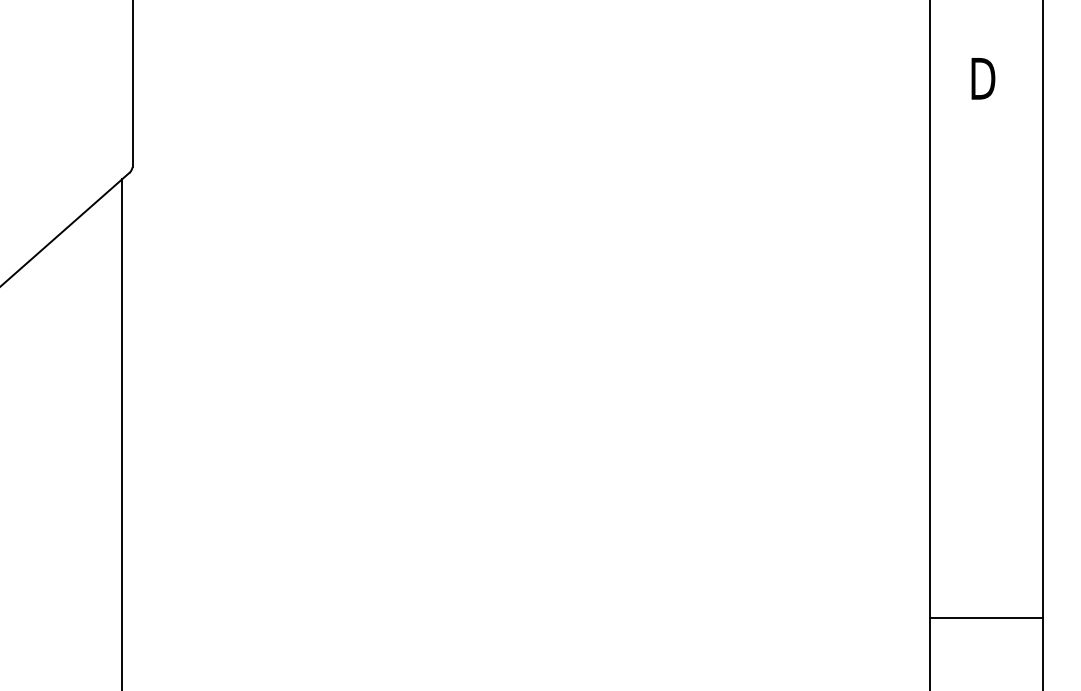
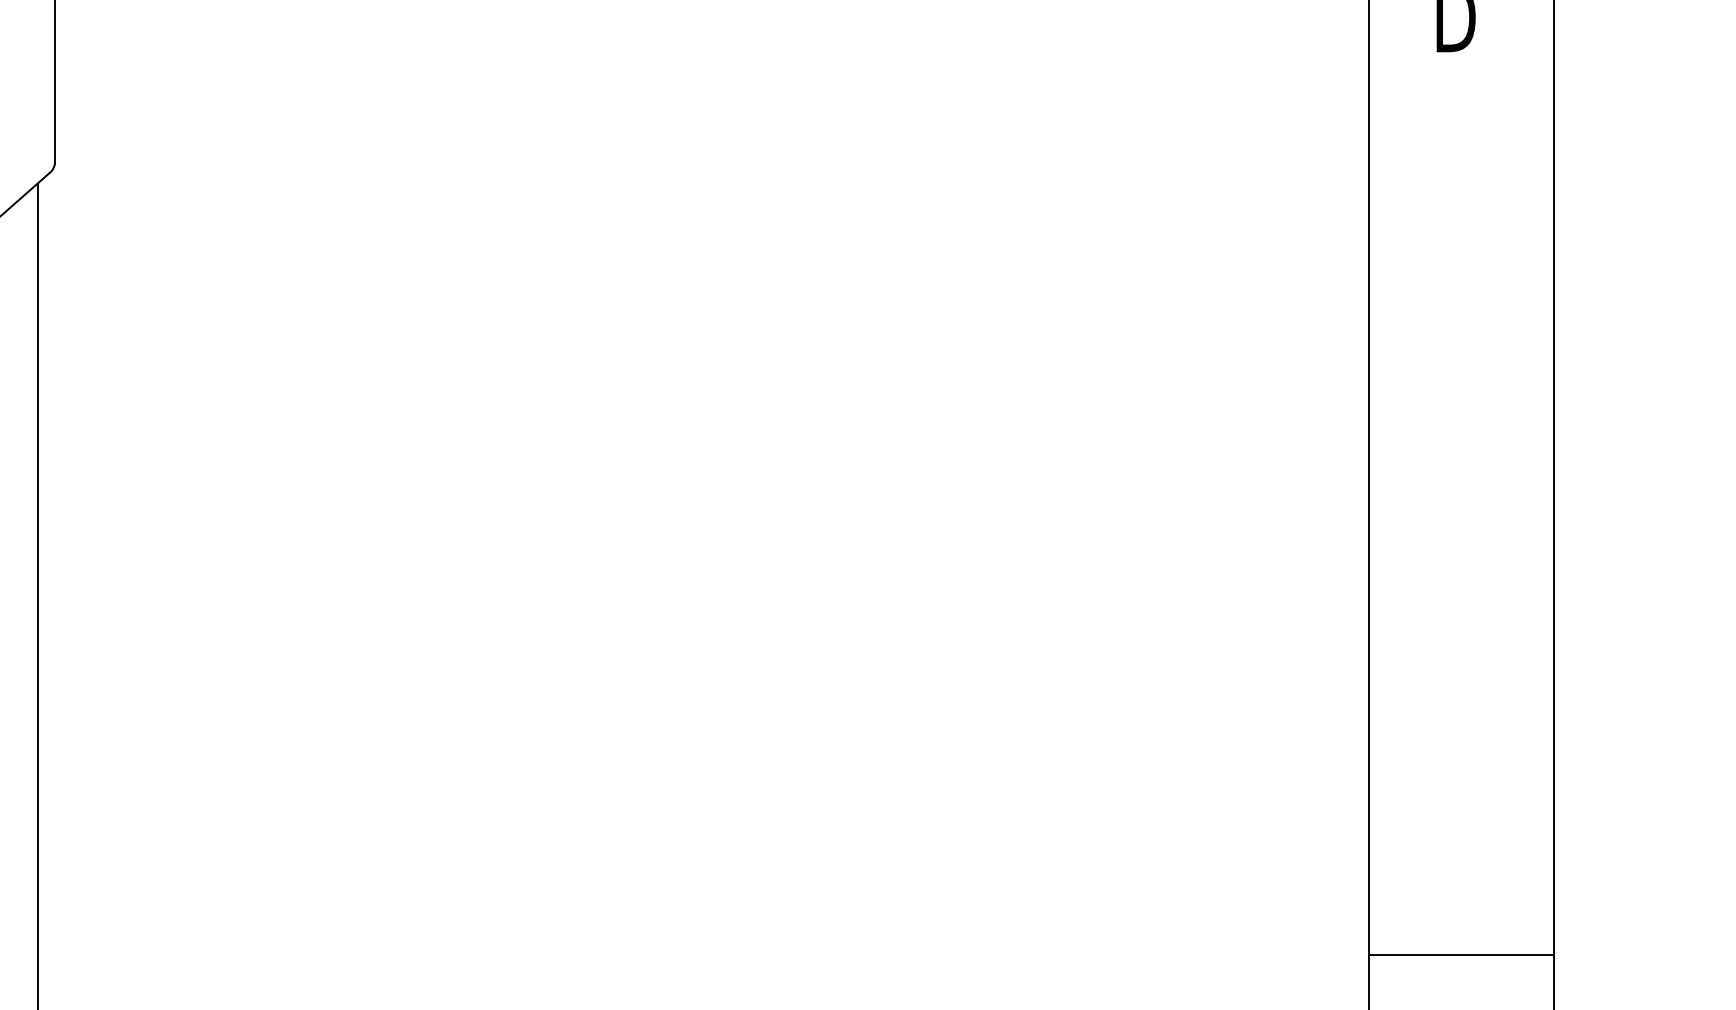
line: (986, 618) -> (1461, 955), moved

